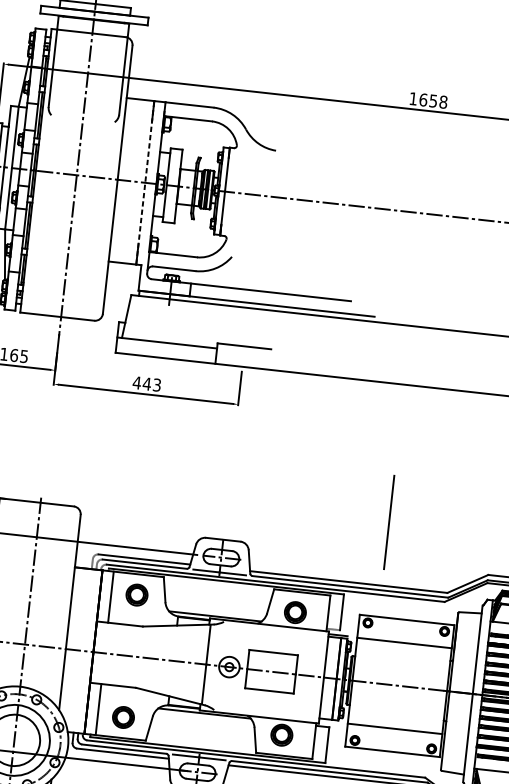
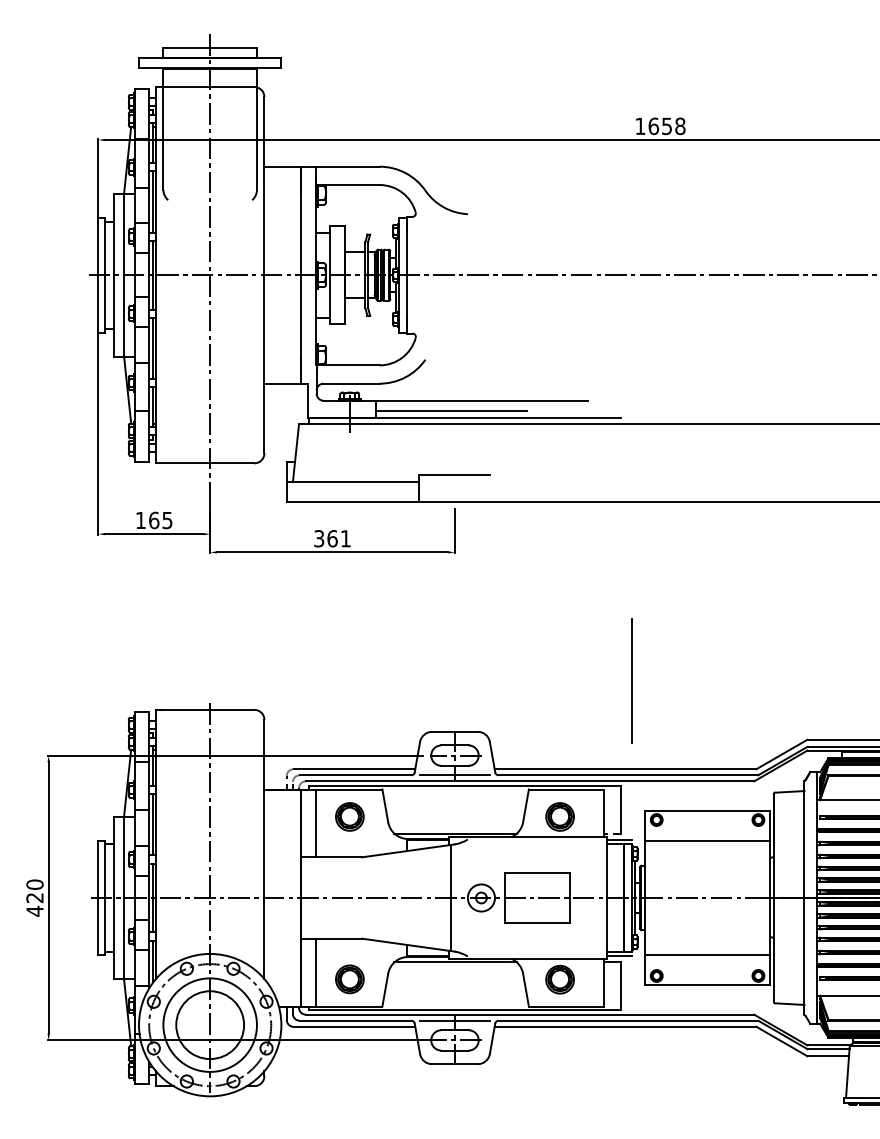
line: (145, 182) -> (301, 274), dashed -> solid
line: (246, 297) -> (450, 410), added
text: (146, 383) -> (331, 538), 443 -> 361
line: (388, 521) -> (631, 680), moved
line: (327, 721) -> (618, 955), added

